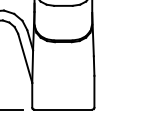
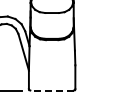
line: (63, 109) -> (52, 90), solid -> dashed

